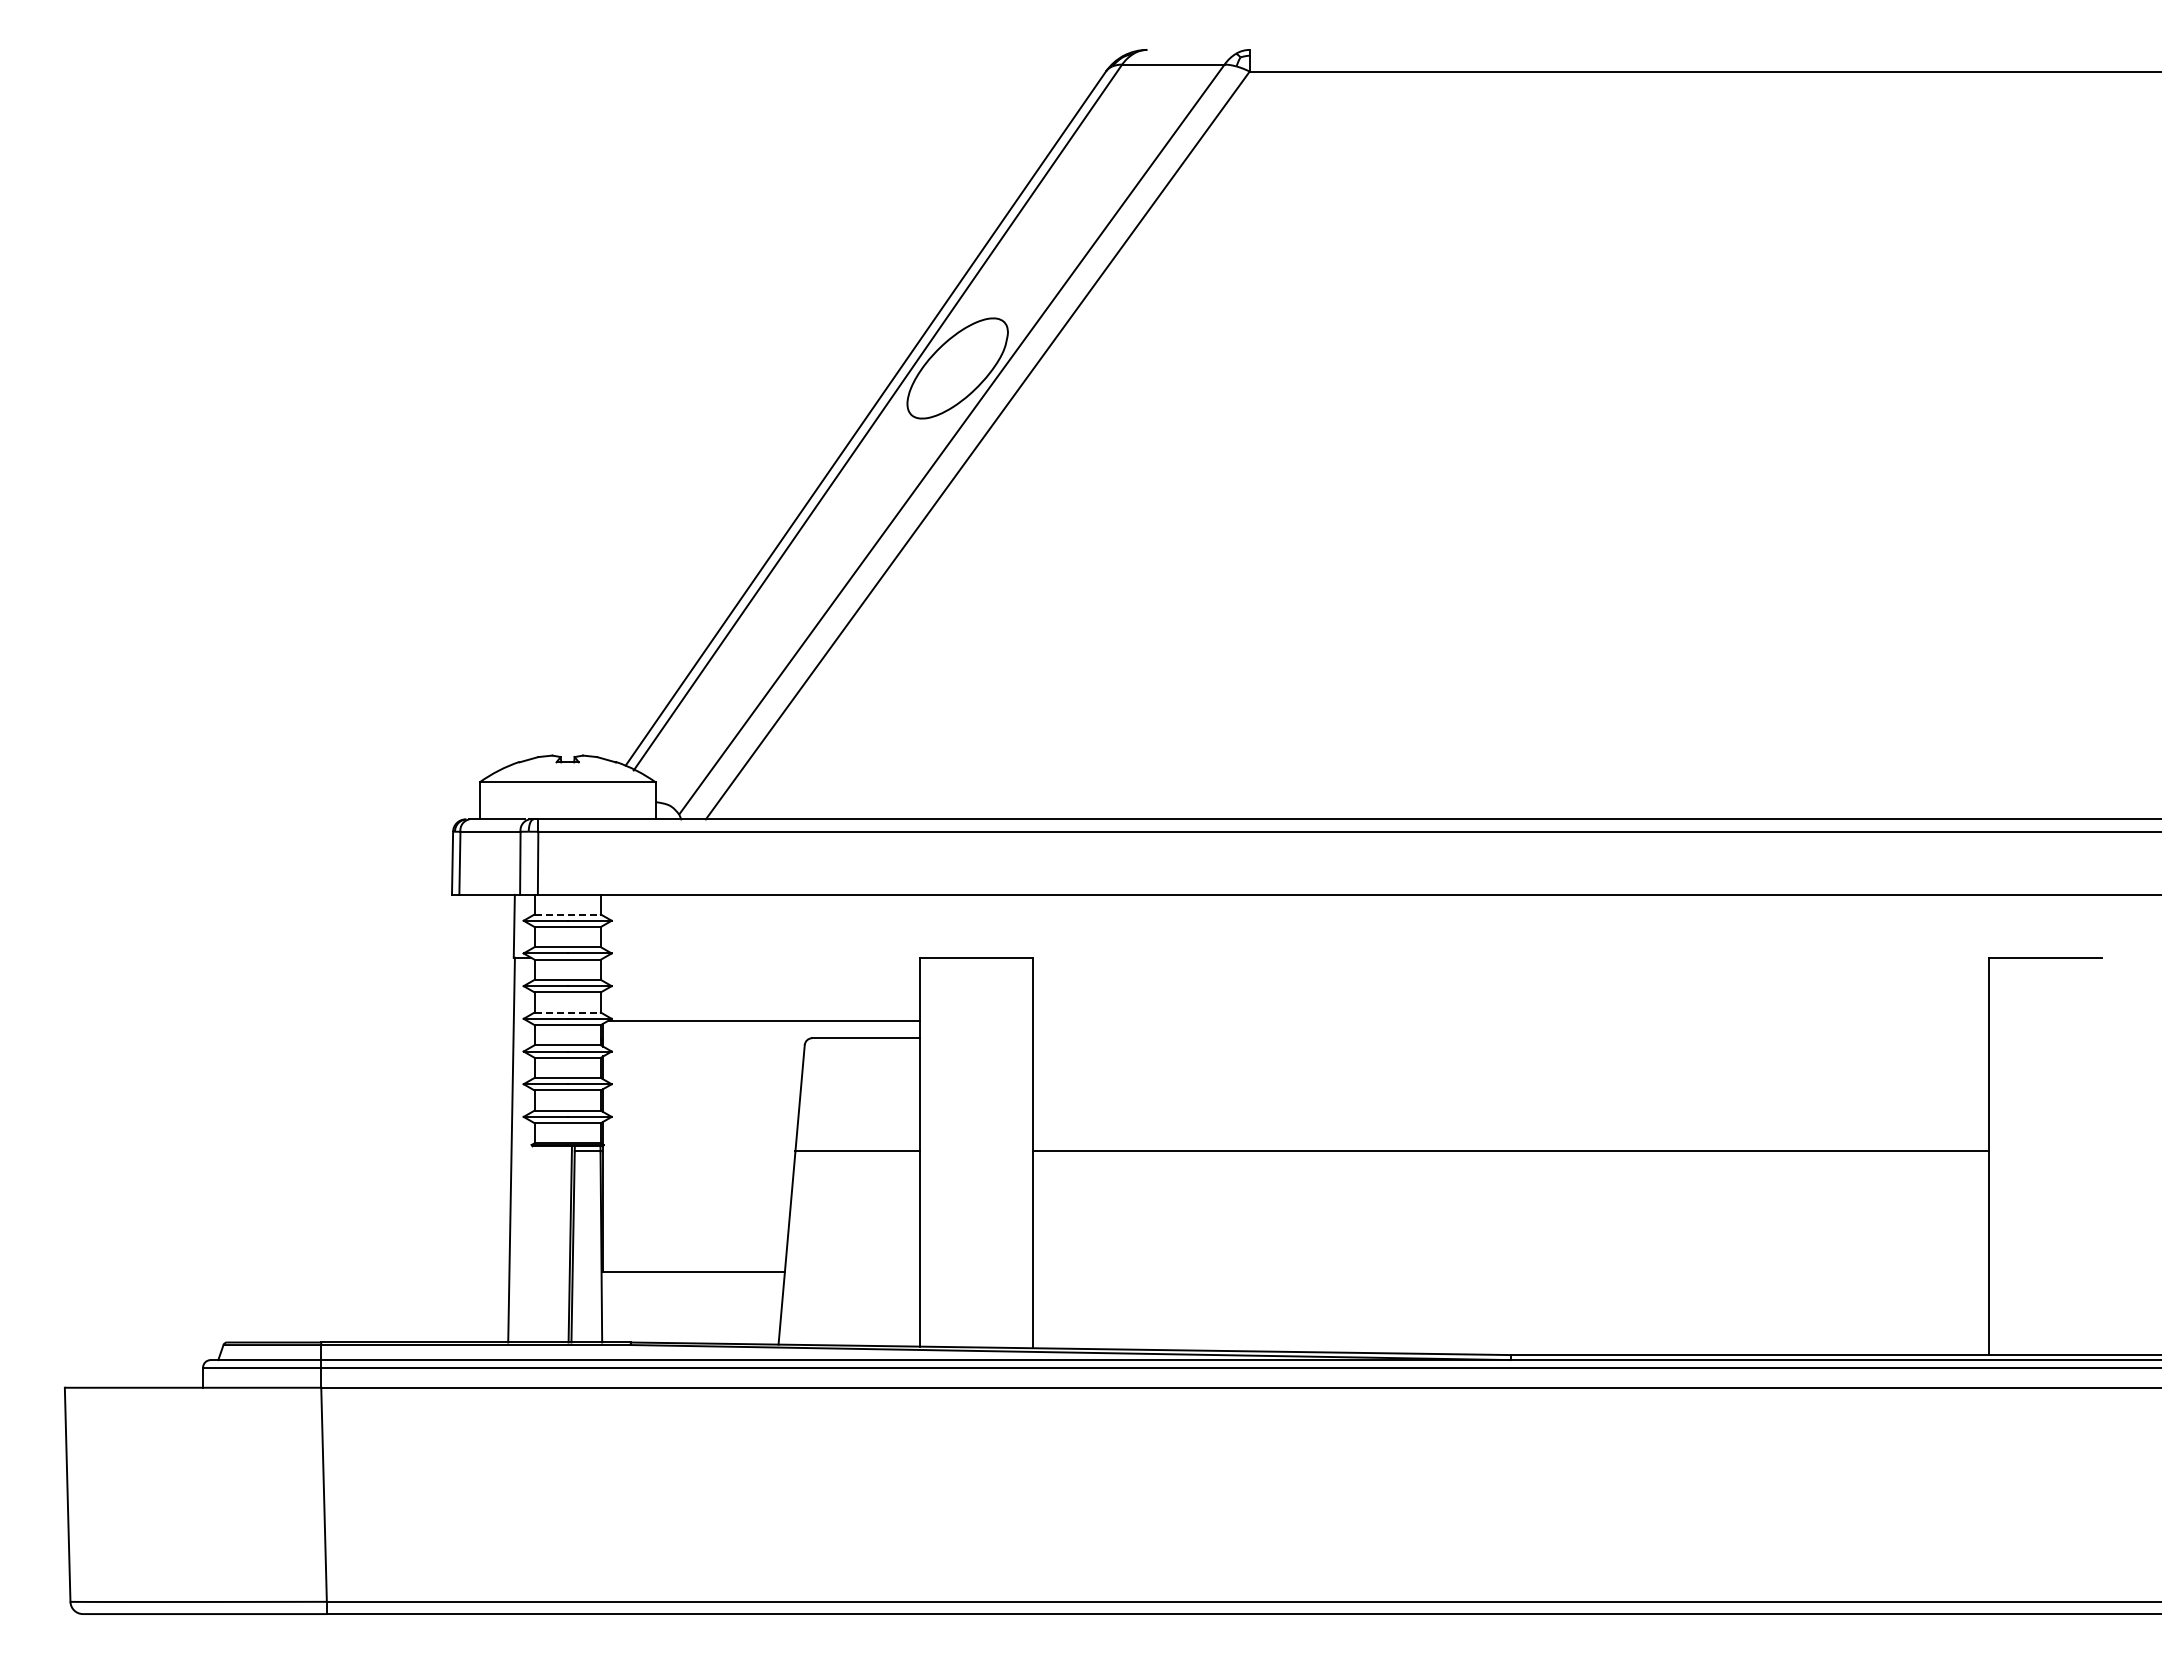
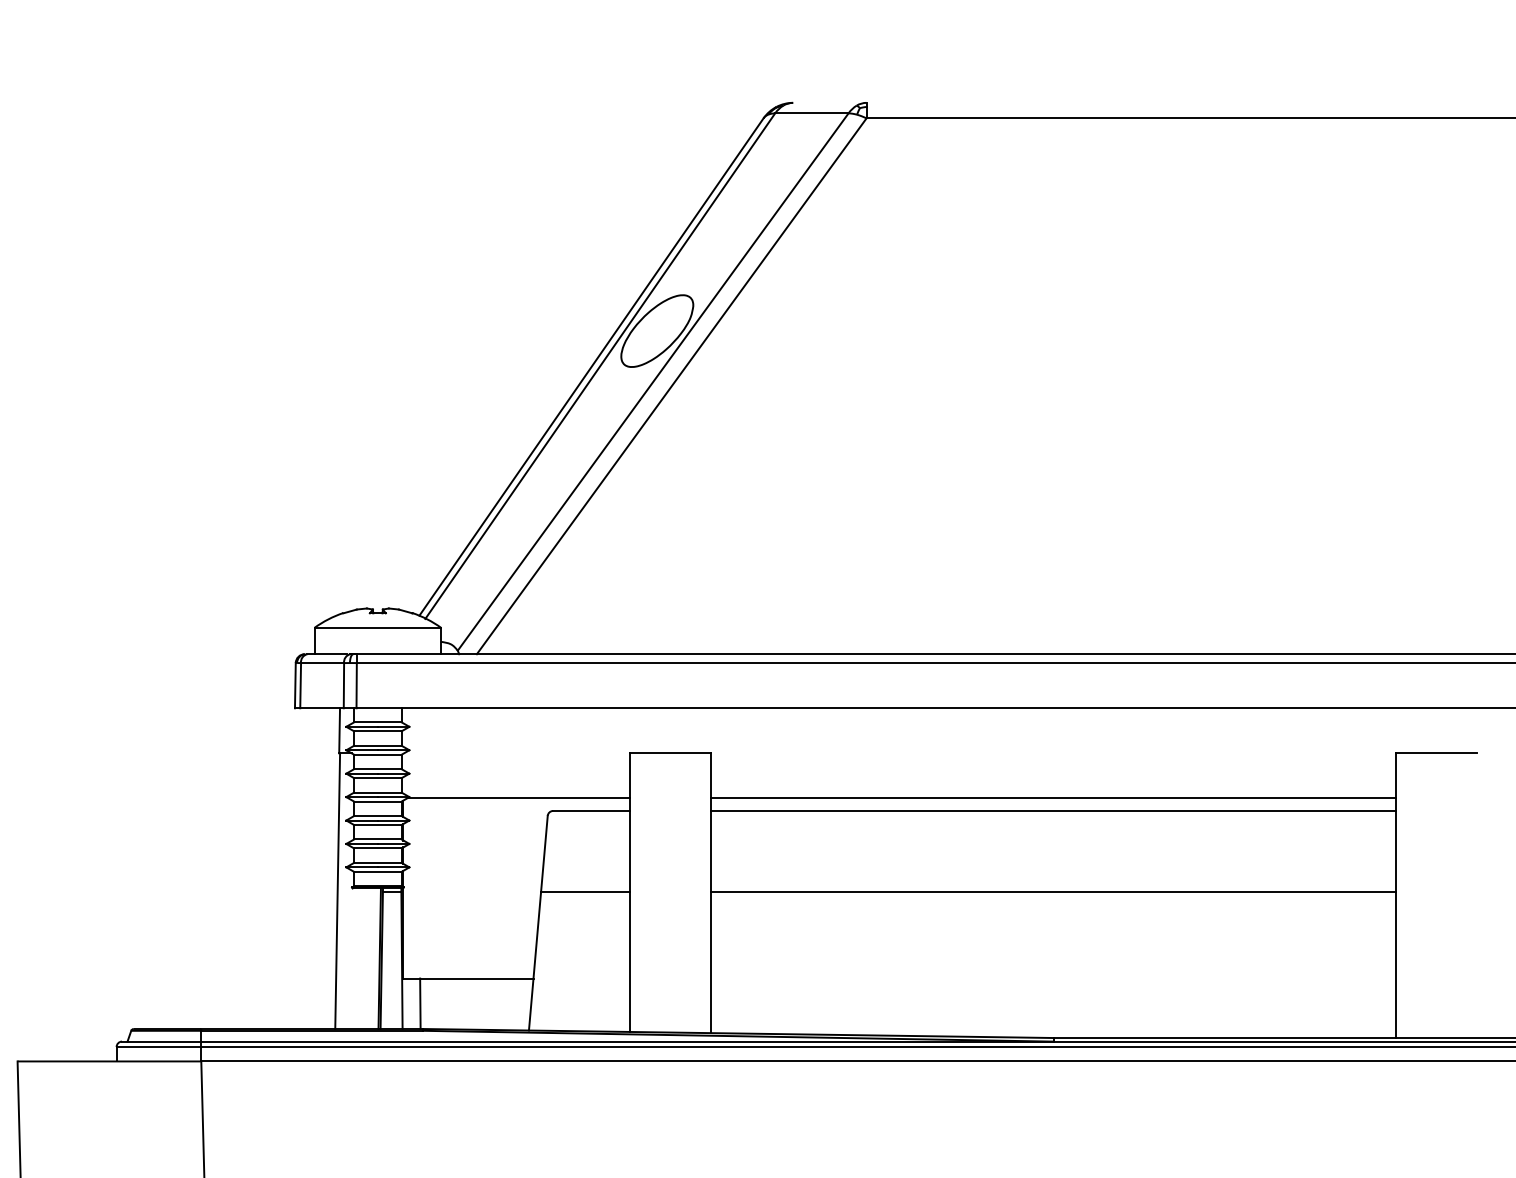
line: (568, 914) -> (378, 722), dashed -> solid
line: (568, 1012) -> (378, 792), dashed -> solid
line: (1510, 1020) -> (1053, 798), added
line: (1510, 1038) -> (1053, 811), added
line: (626, 1307) -> (420, 1003), added

